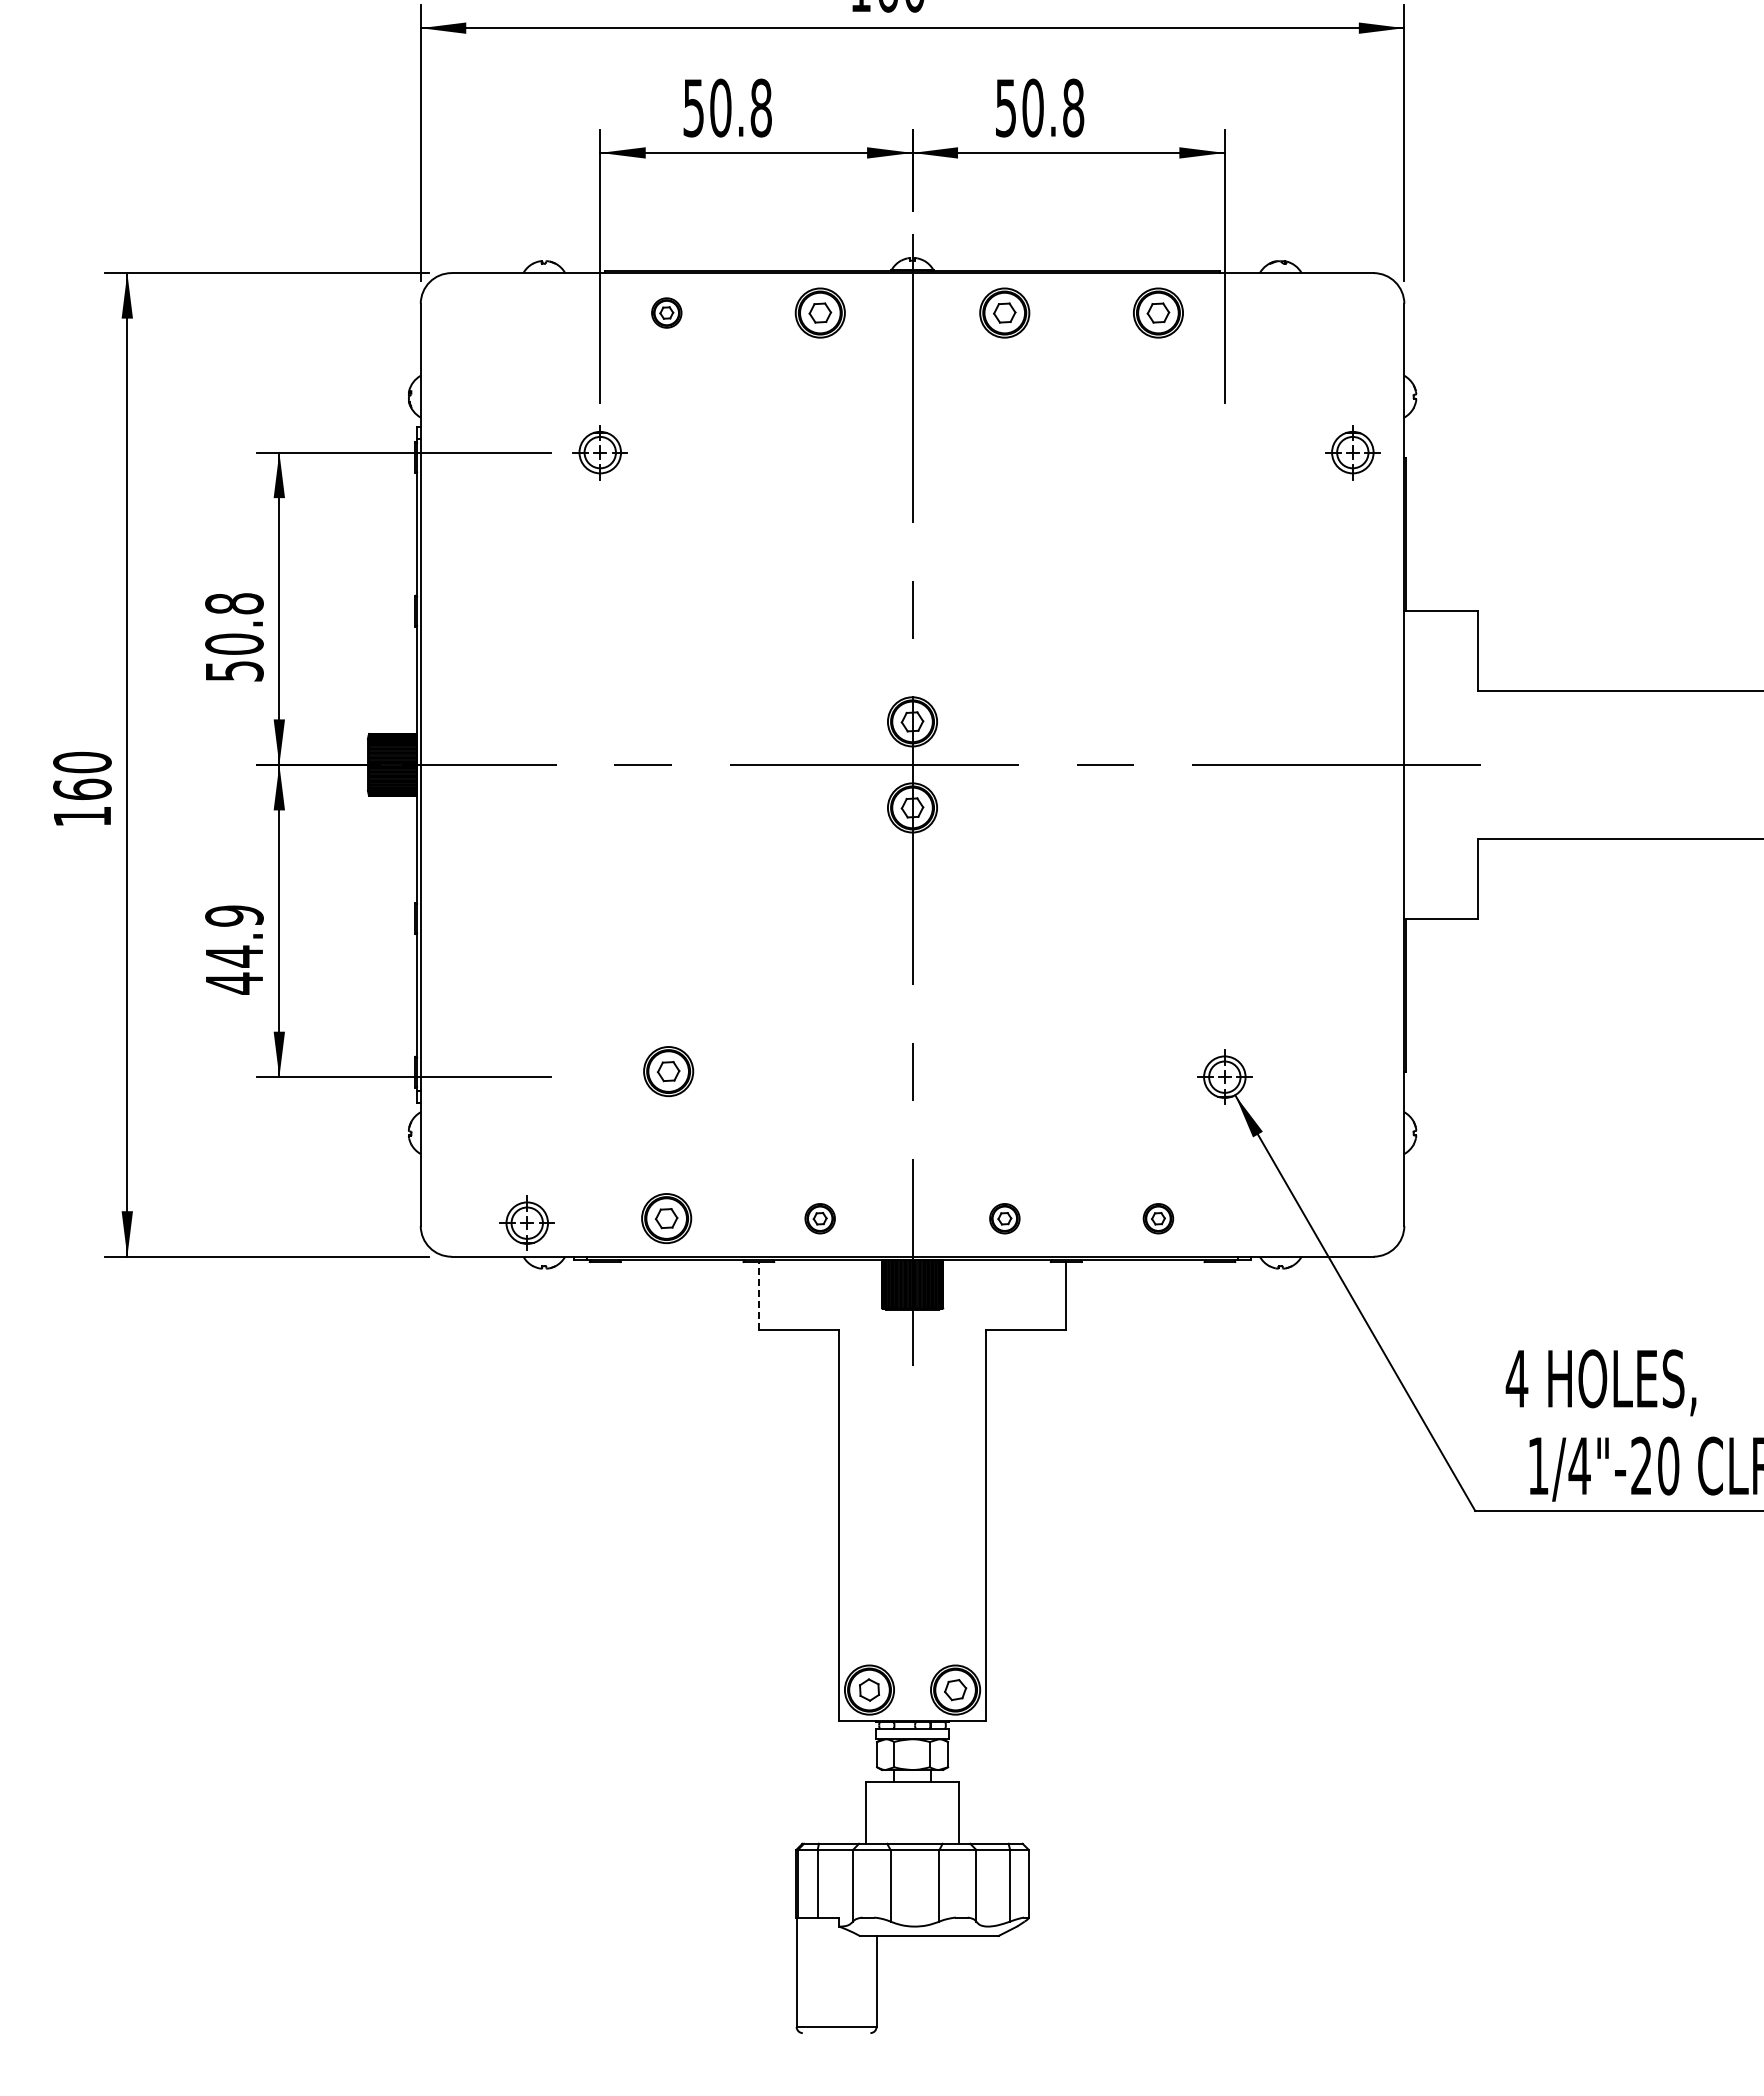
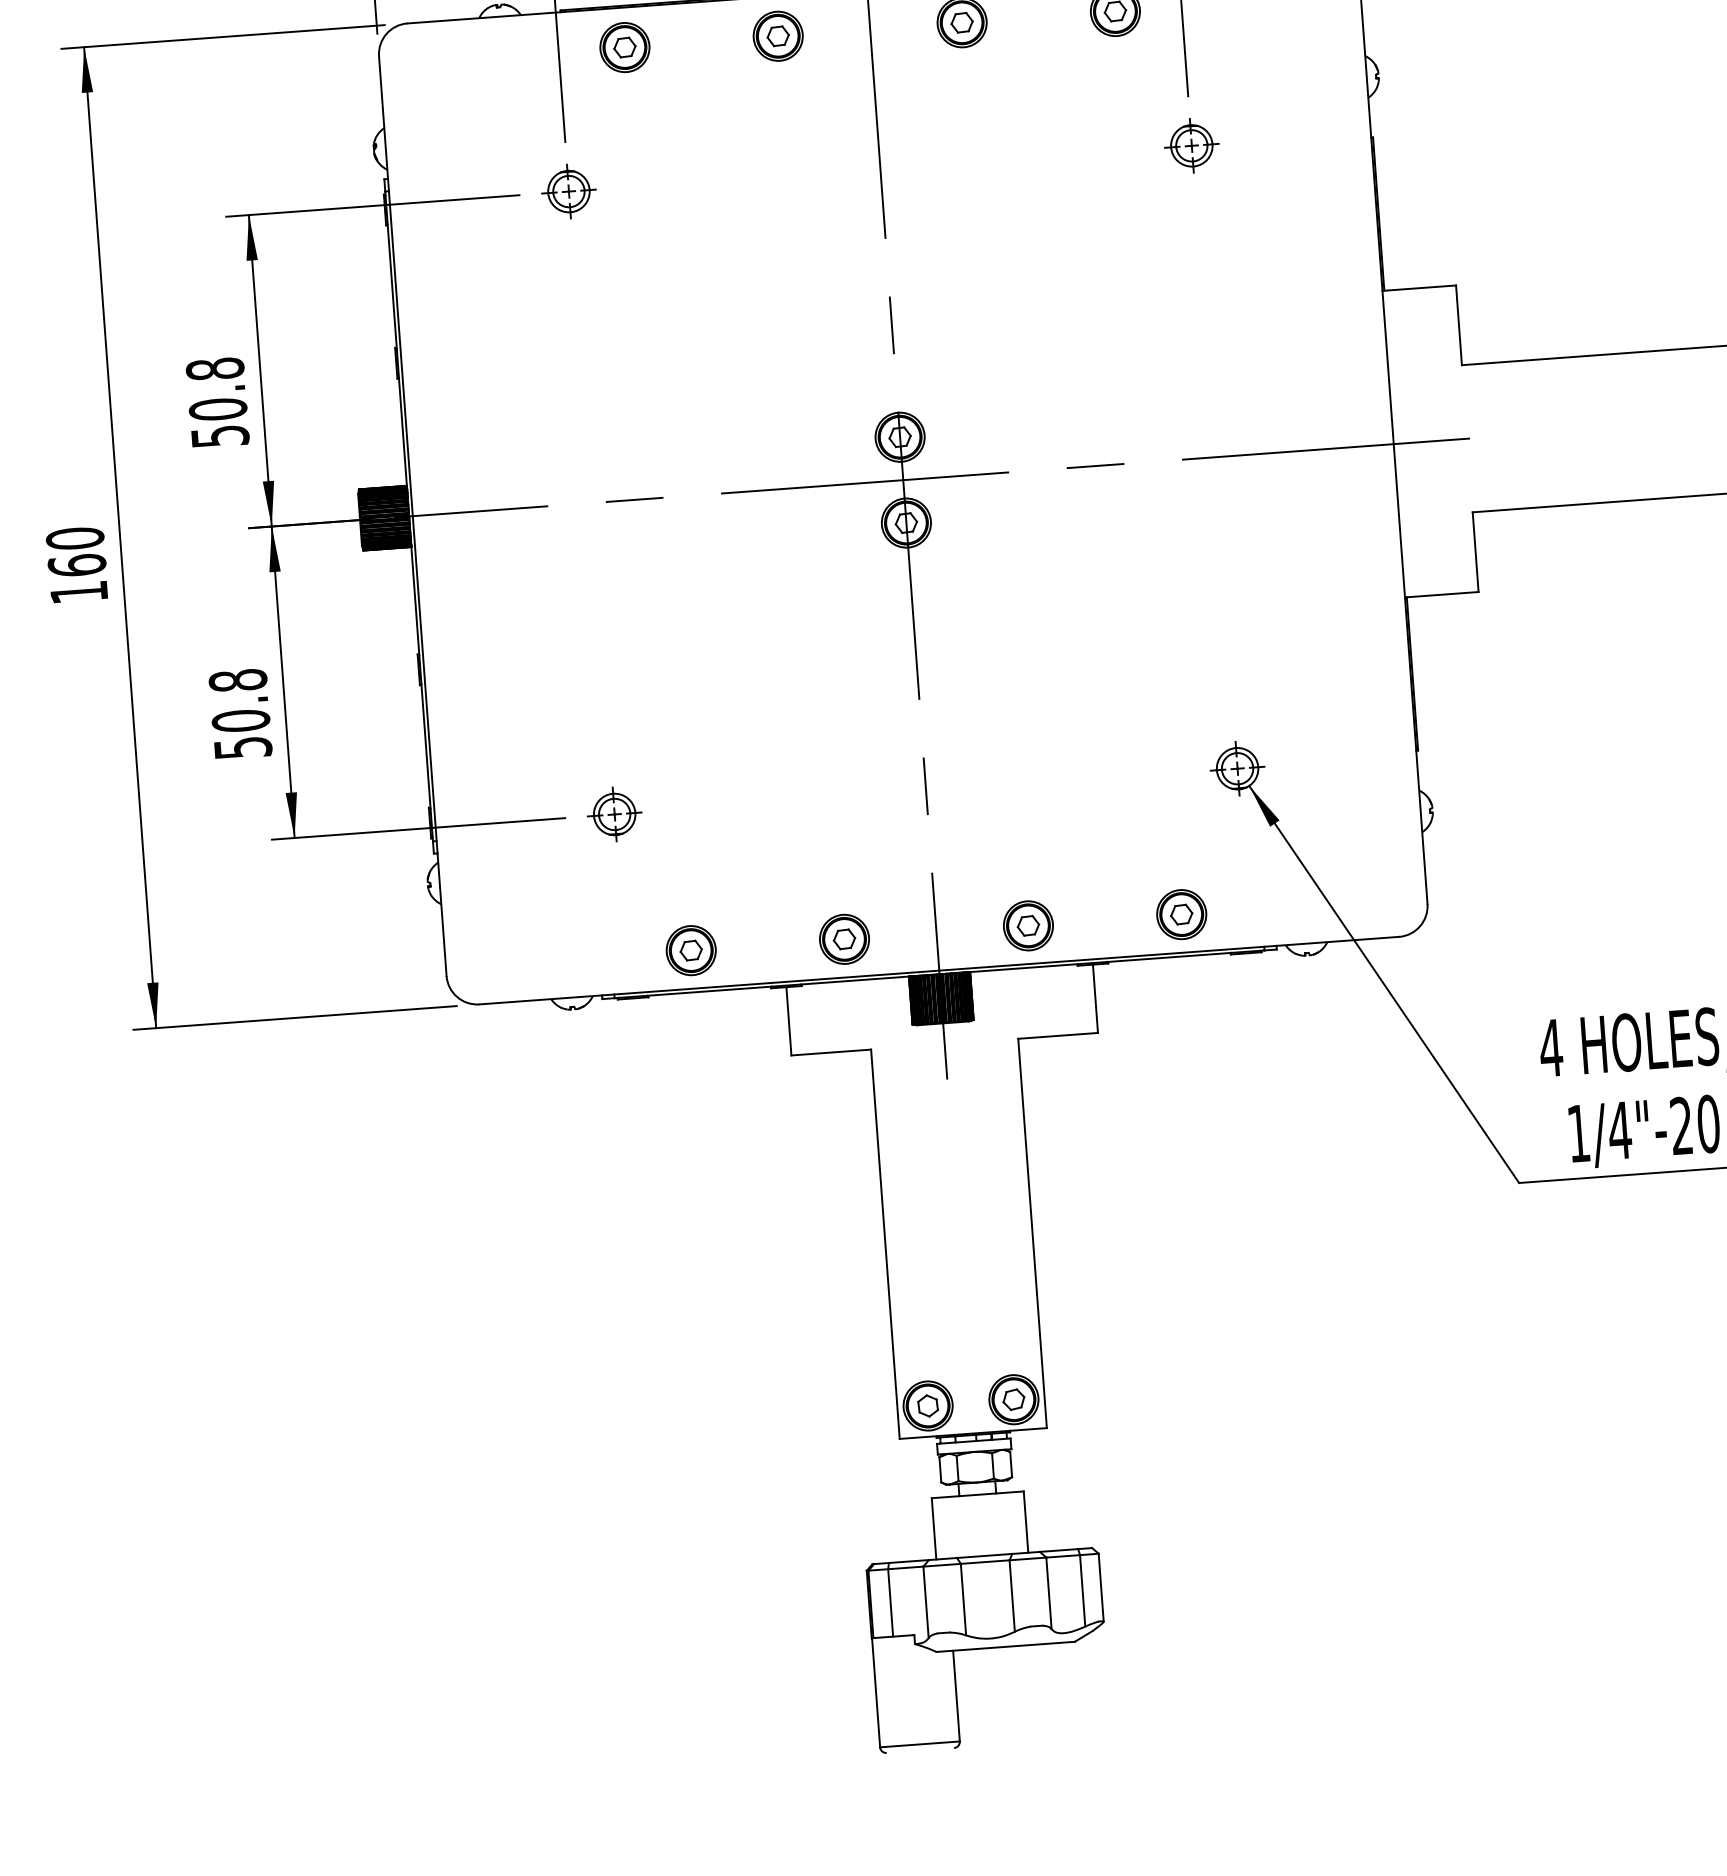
part: (666, 312) -> (624, 46), size x1.67
part: (1352, 452) -> (1191, 145), moved
text: (234, 949) -> (240, 713), 44.9 -> 50.8
part: (668, 1071) -> (682, 803), removed
part: (819, 1218) -> (843, 939), size x1.67
part: (1004, 1218) -> (1028, 925), size x1.67
part: (1158, 1218) -> (1181, 914), size x1.67
part: (526, 1222) -> (613, 813), moved
line: (758, 1295) -> (788, 1020), dashed -> solid

